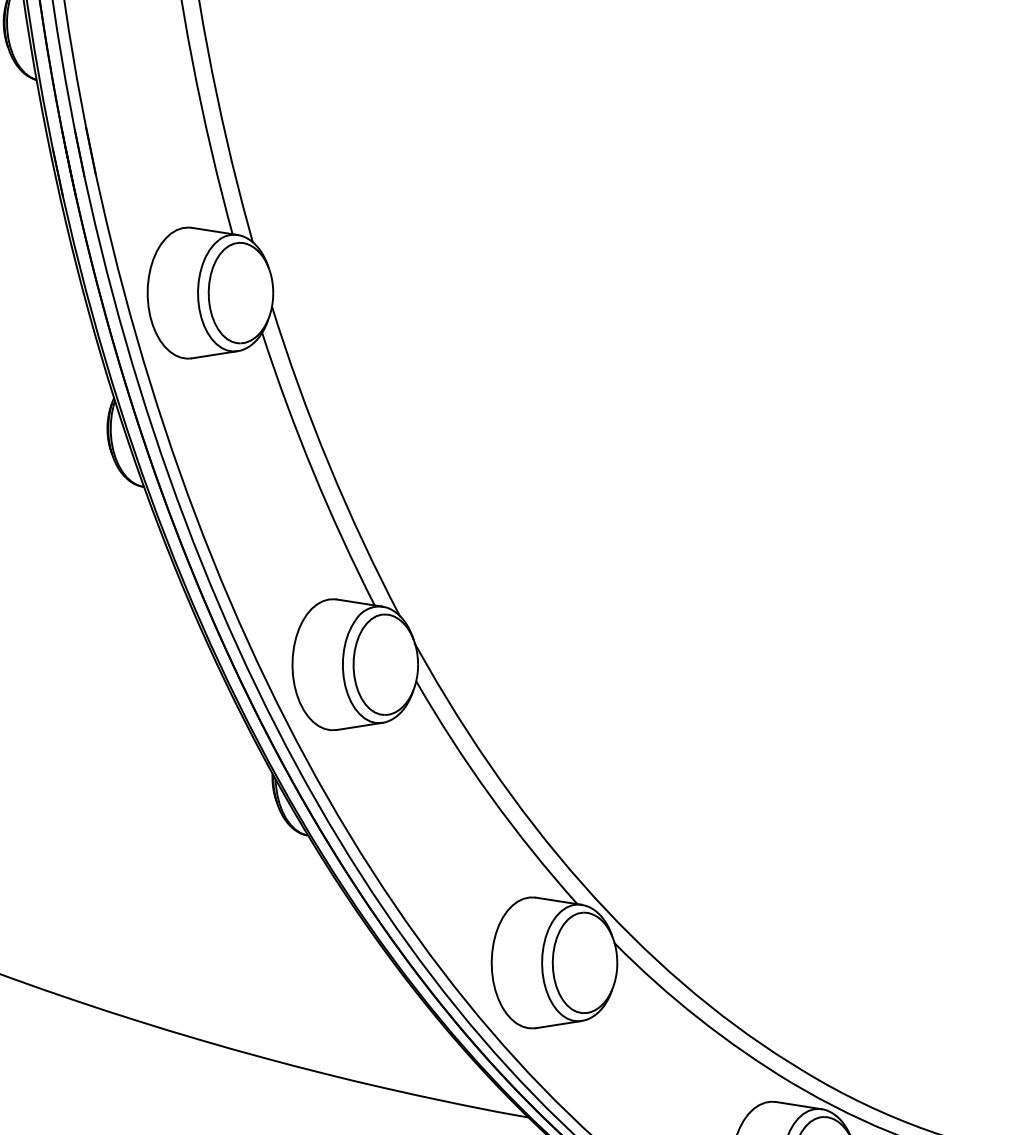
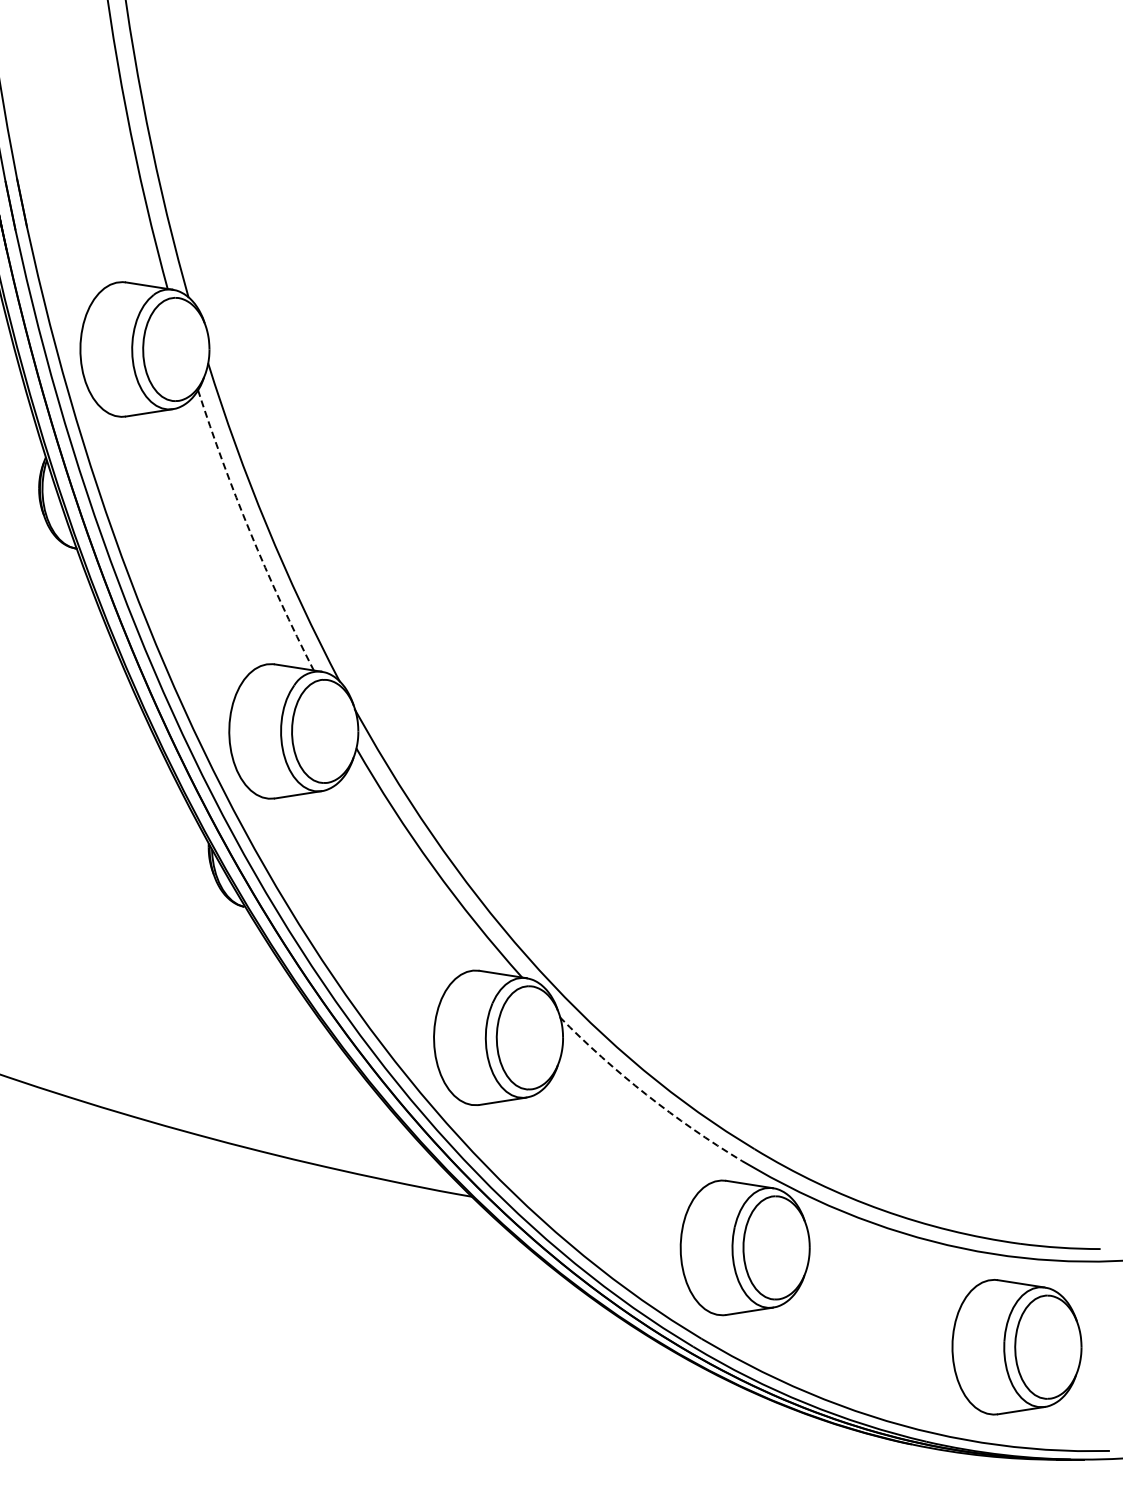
arc: (313, 471) -> (250, 532), solid -> dashed
arc: (698, 1018) -> (646, 1094), solid -> dashed

